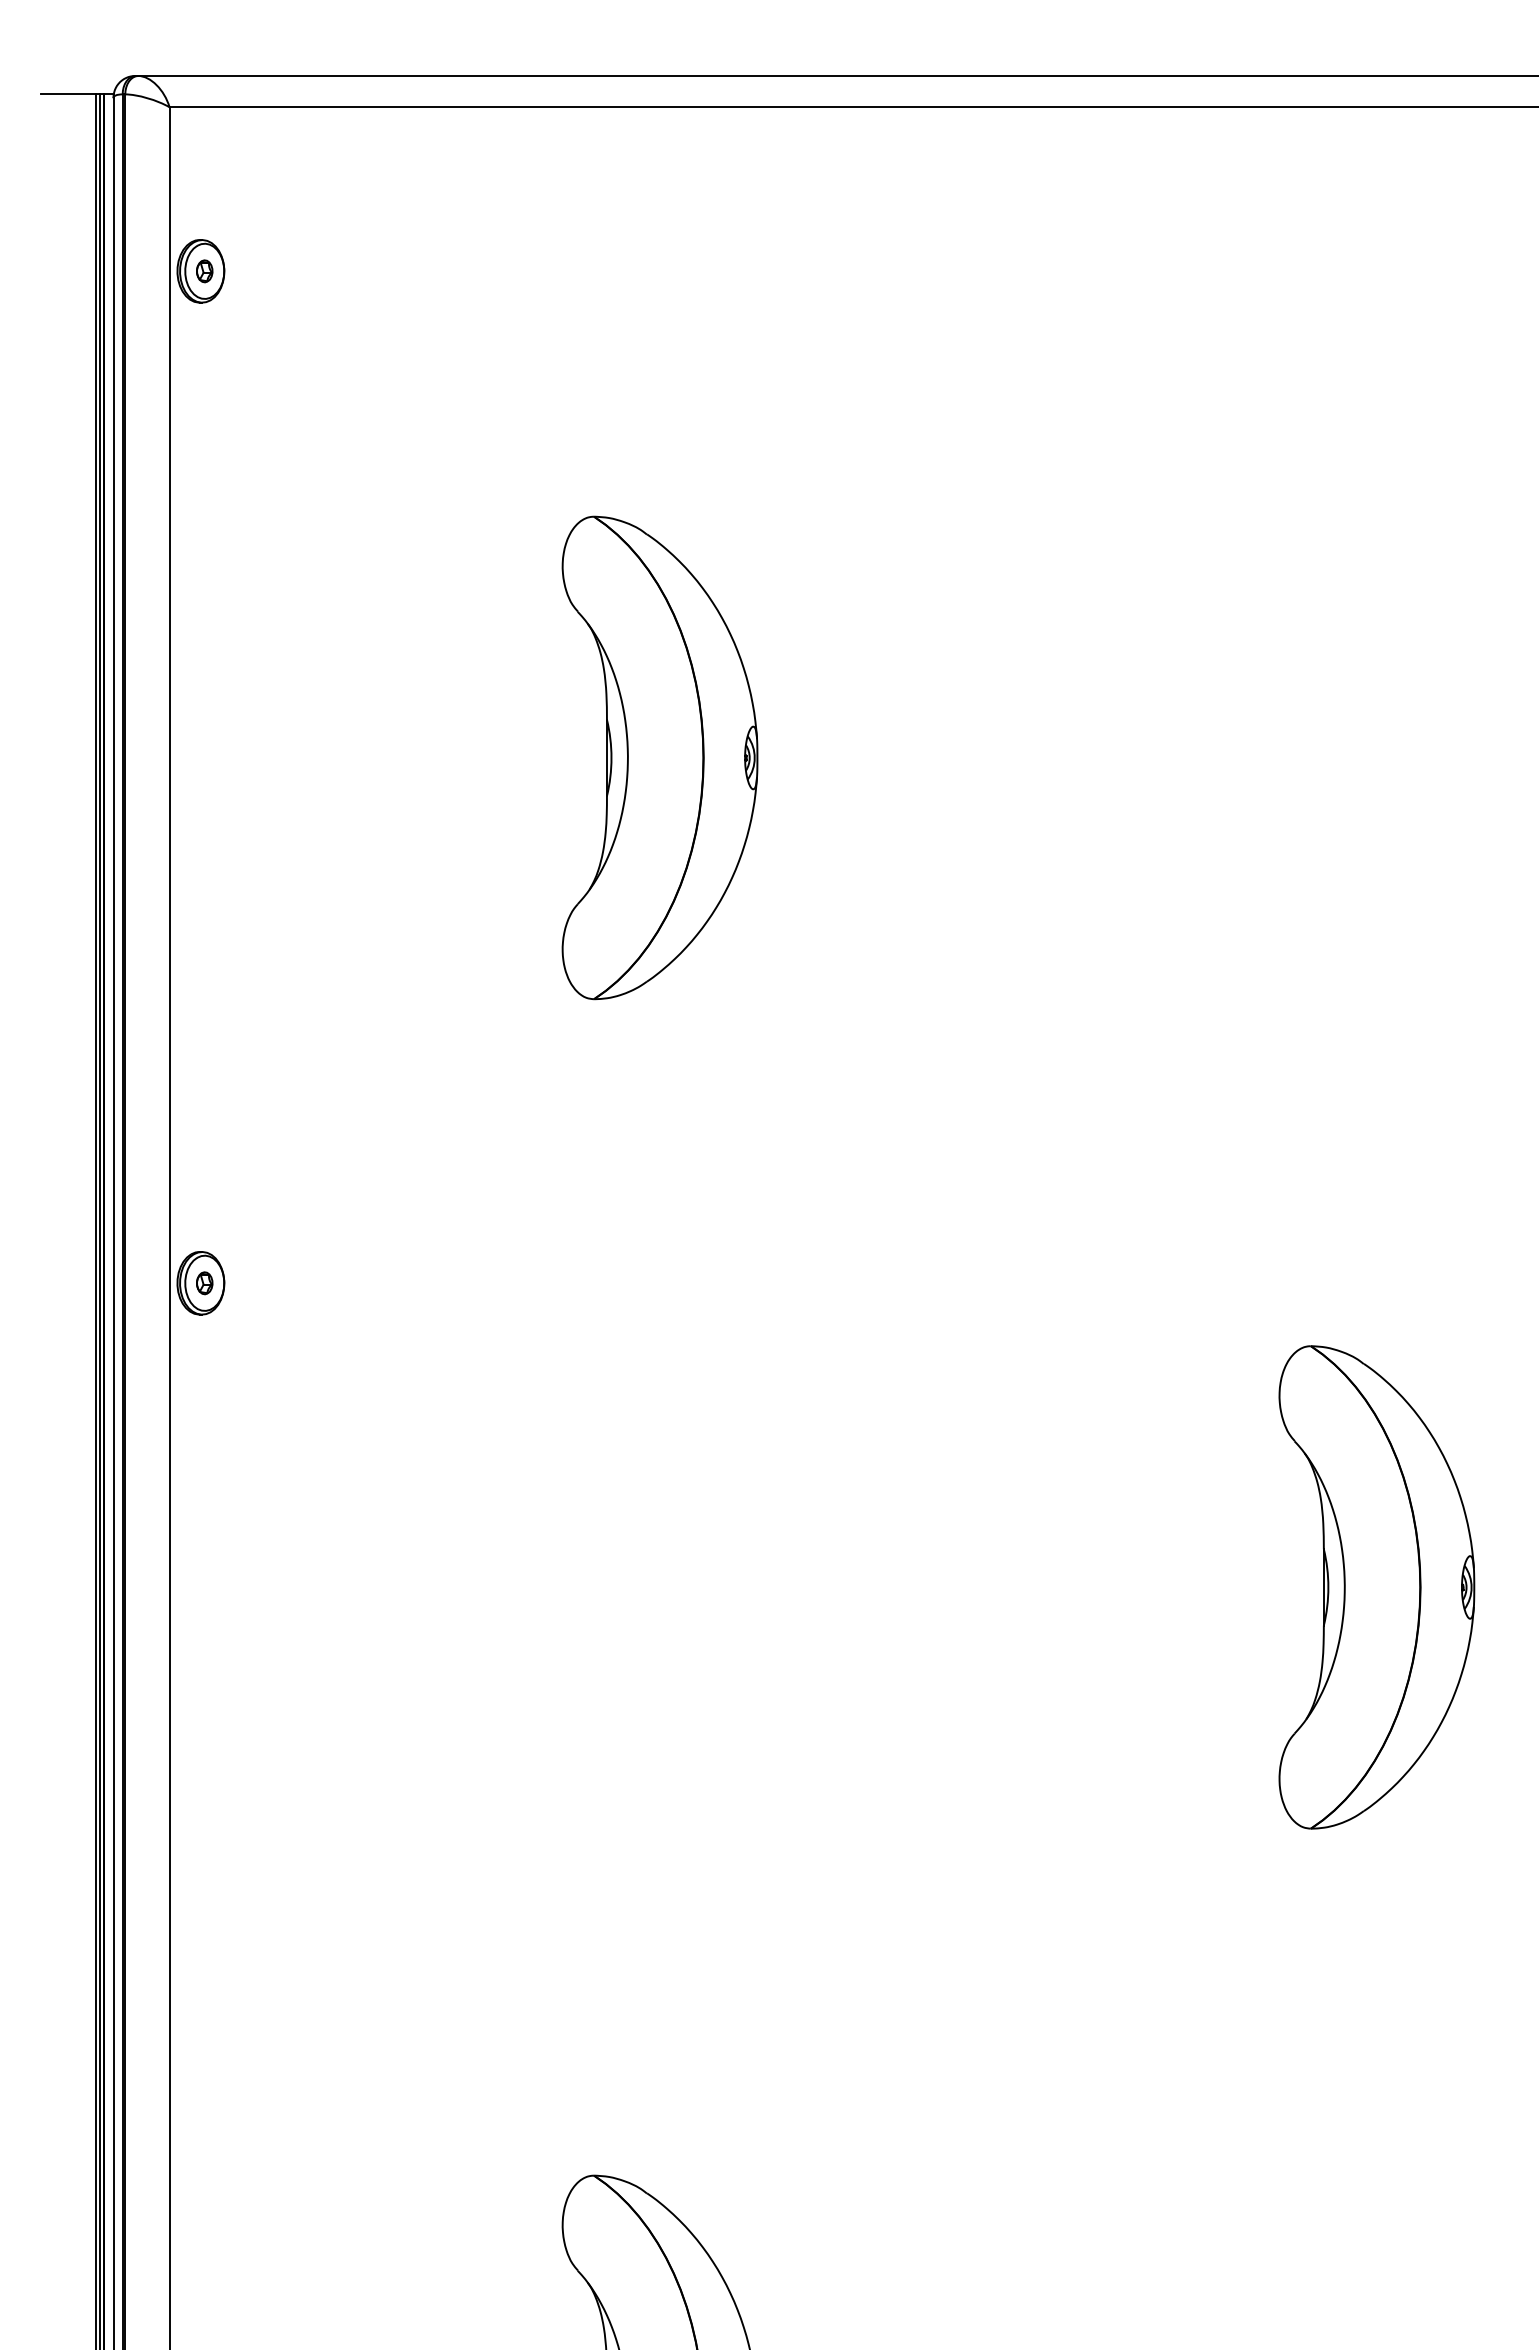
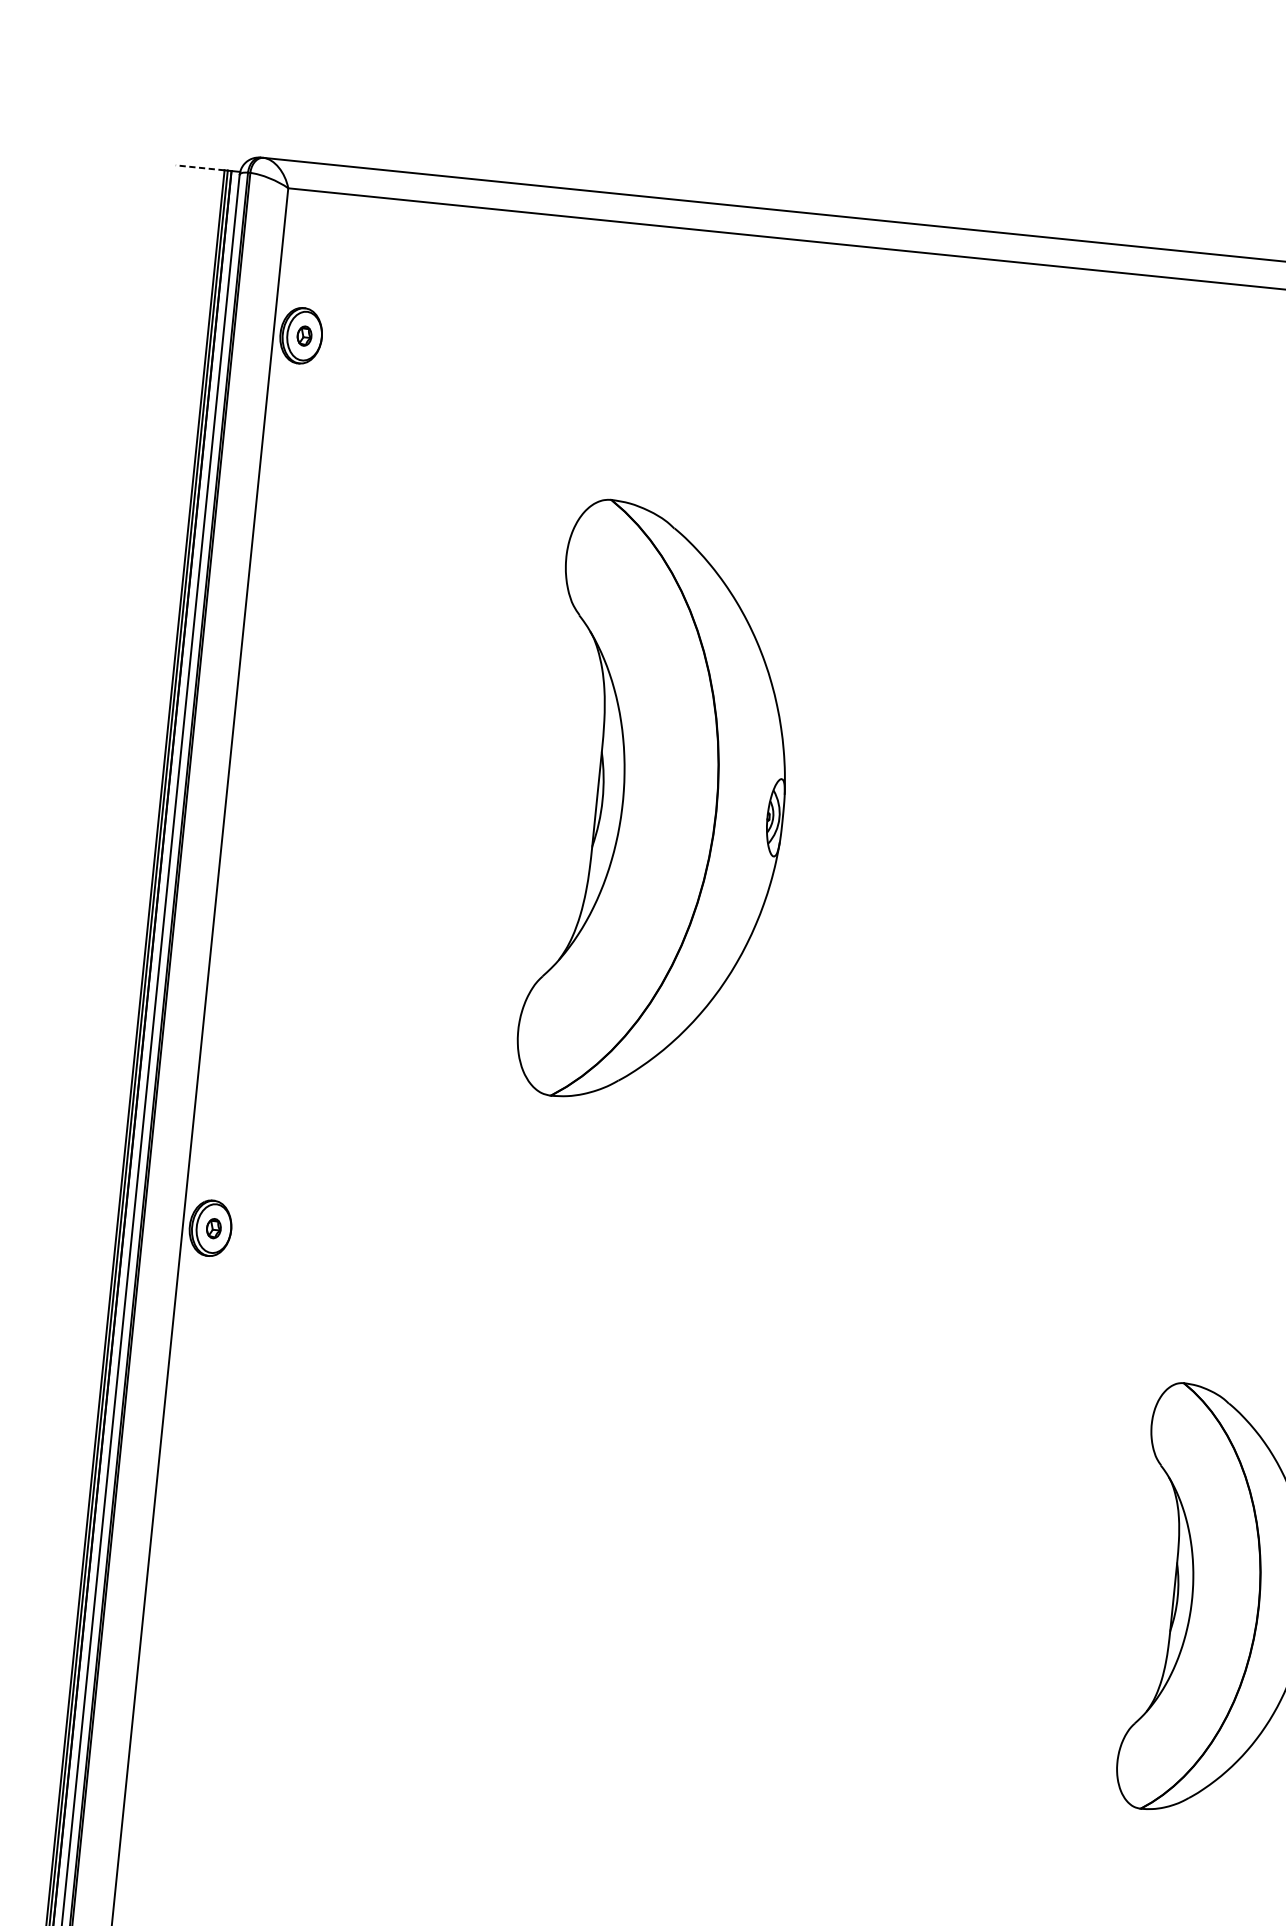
line: (68, 94) -> (200, 167), solid -> dashed
part: (659, 757) -> (662, 805), size x1.4

